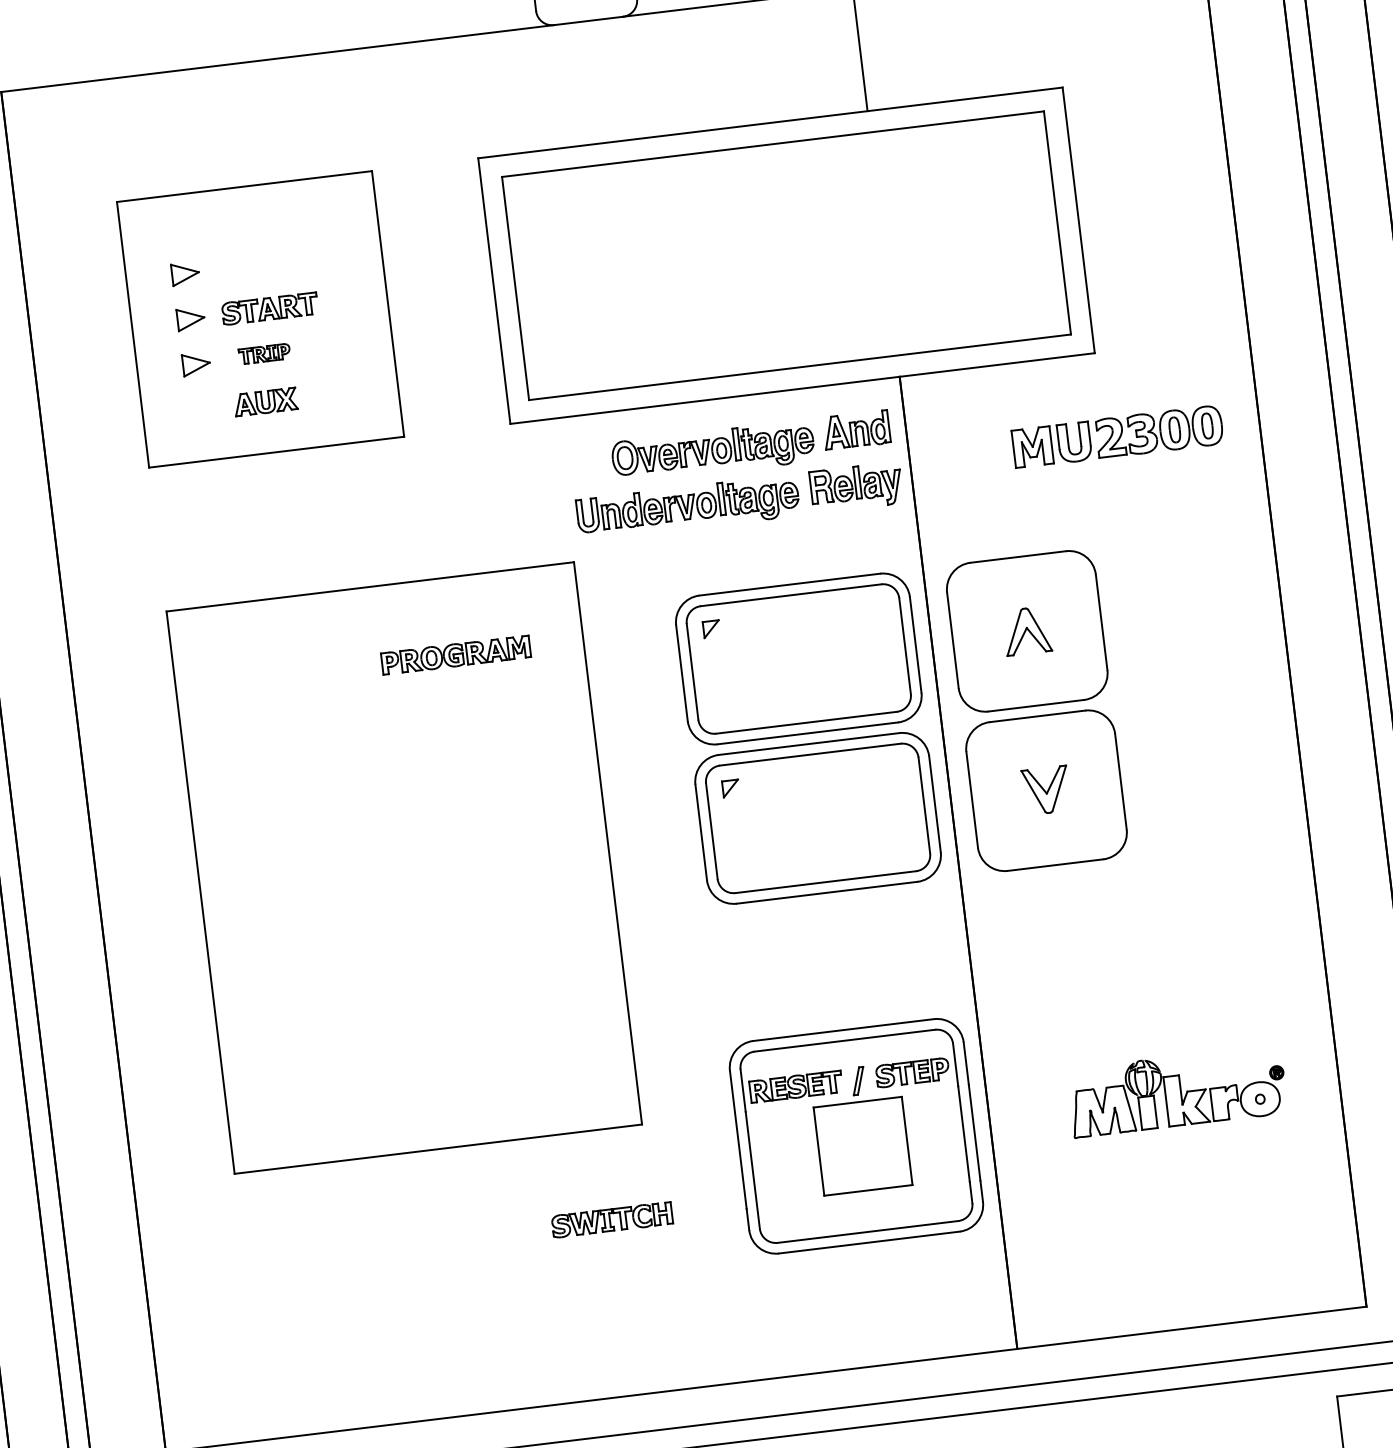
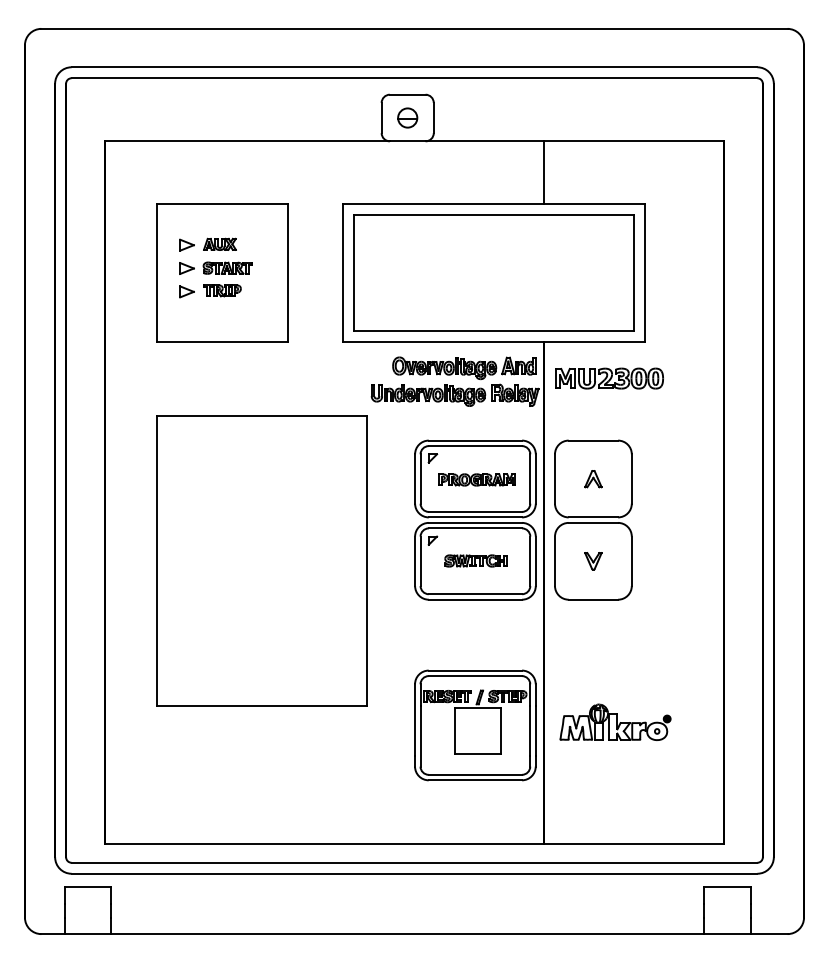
part: (264, 353) -> (222, 290), size x1.43
part: (264, 400) -> (219, 243), moved
part: (1117, 436) -> (609, 378), moved
part: (1027, 632) -> (593, 479), size x0.71
part: (454, 654) -> (476, 479), moved
part: (1046, 791) -> (593, 561), size x0.71
part: (1177, 1089) -> (615, 721), moved
part: (611, 1219) -> (475, 560), moved

